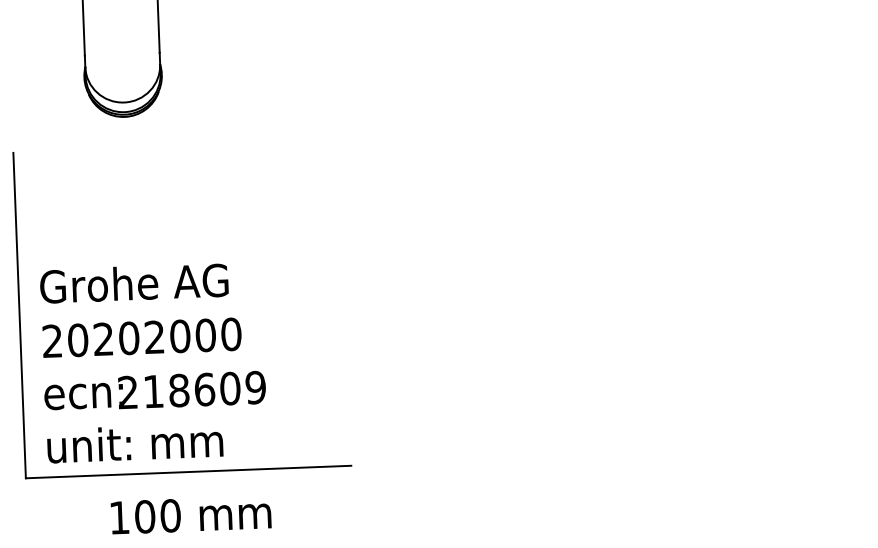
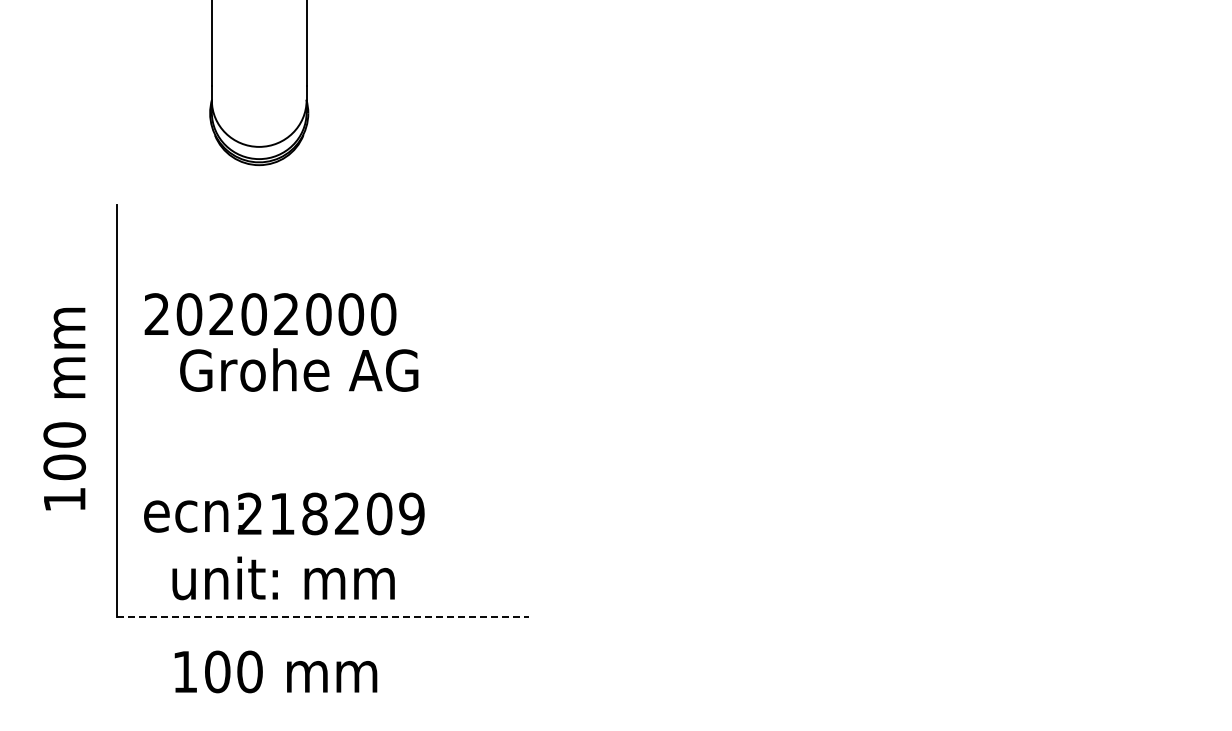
text: (134, 282) -> (299, 369), moved
text: (142, 337) -> (270, 314), moved
text: (204, 389) -> (347, 513), 218609 -> 218209
text: (135, 443) -> (283, 578), moved
line: (189, 472) -> (323, 617), solid -> dashed
text: (190, 514) -> (275, 671), moved

